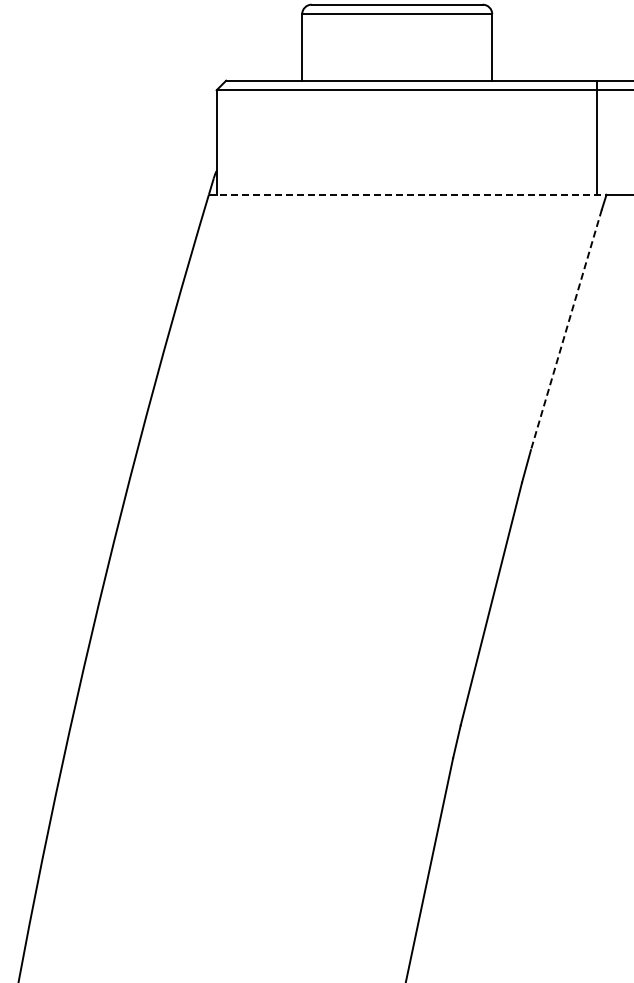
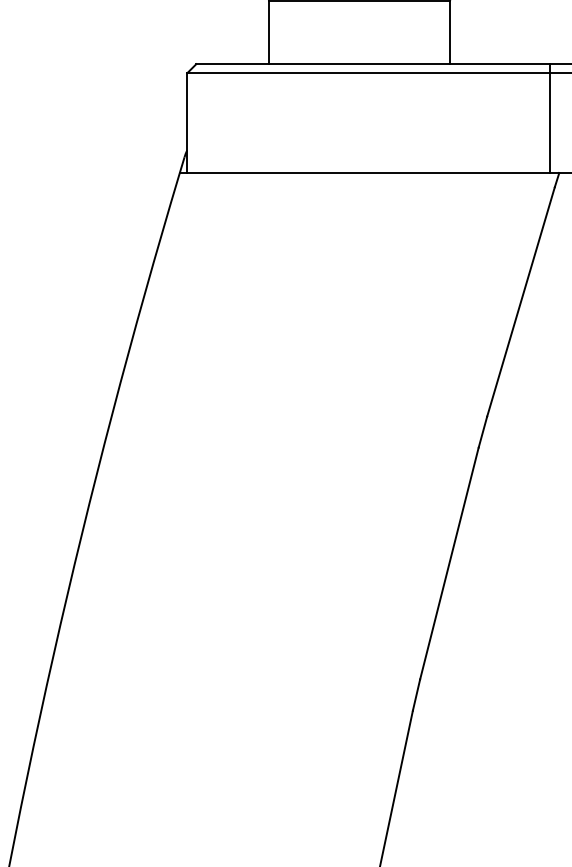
line: (407, 194) -> (369, 172), dashed -> solid
line: (566, 330) -> (521, 302), dashed -> solid

